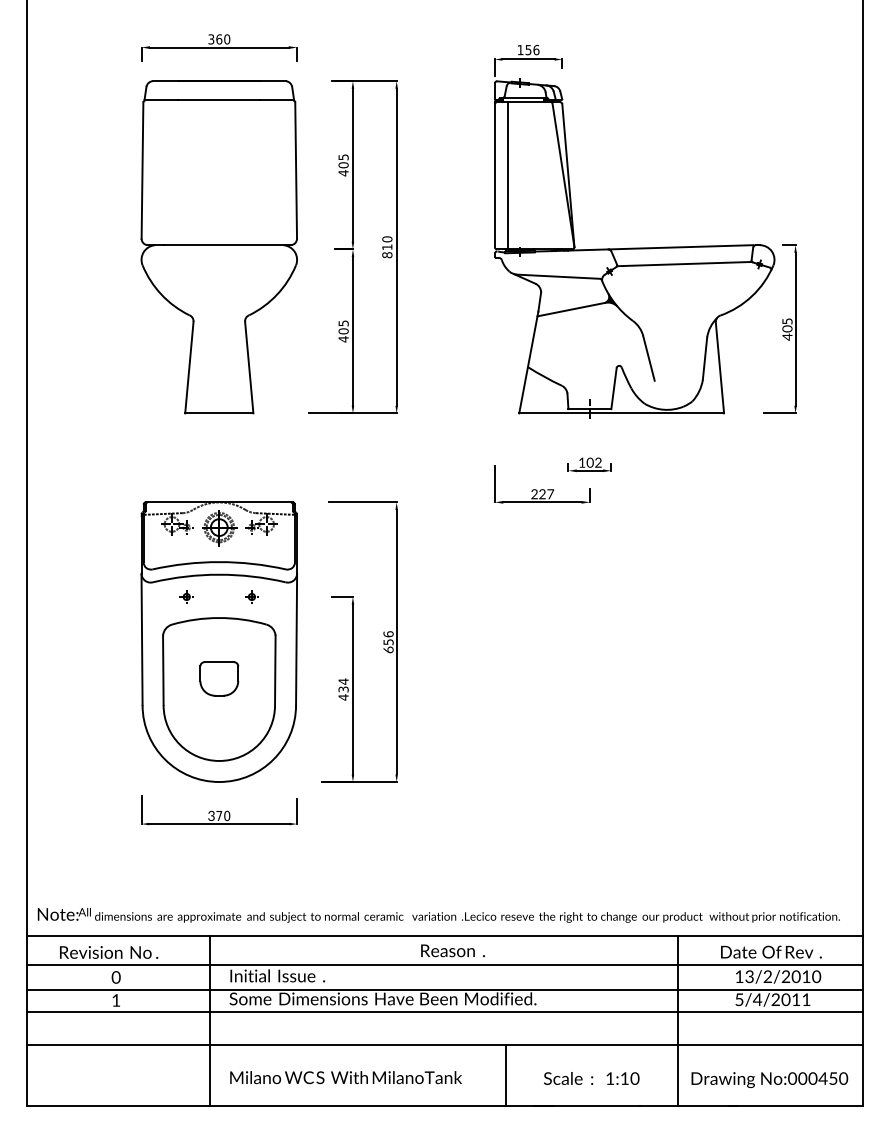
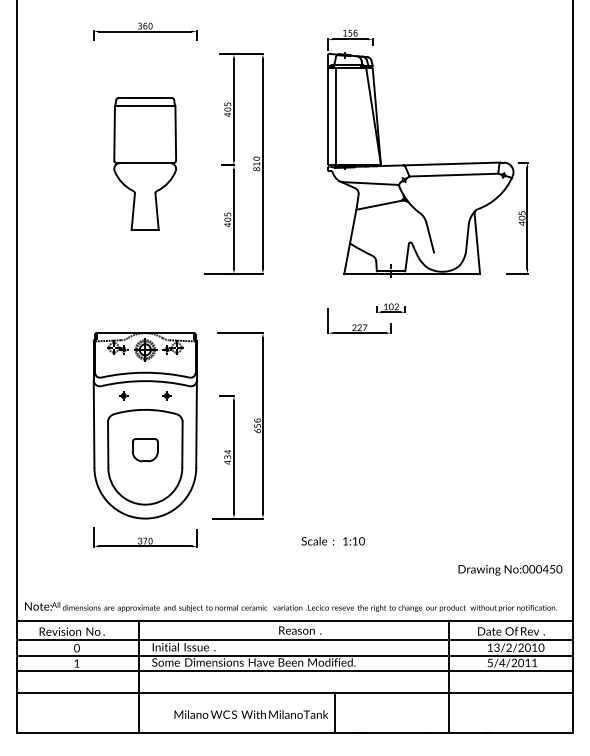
part: (218, 246) -> (144, 163), size x0.6
text: (346, 1077) -> (251, 714), moved
text: (590, 1078) -> (332, 541), moved
text: (769, 1080) -> (510, 570), moved

